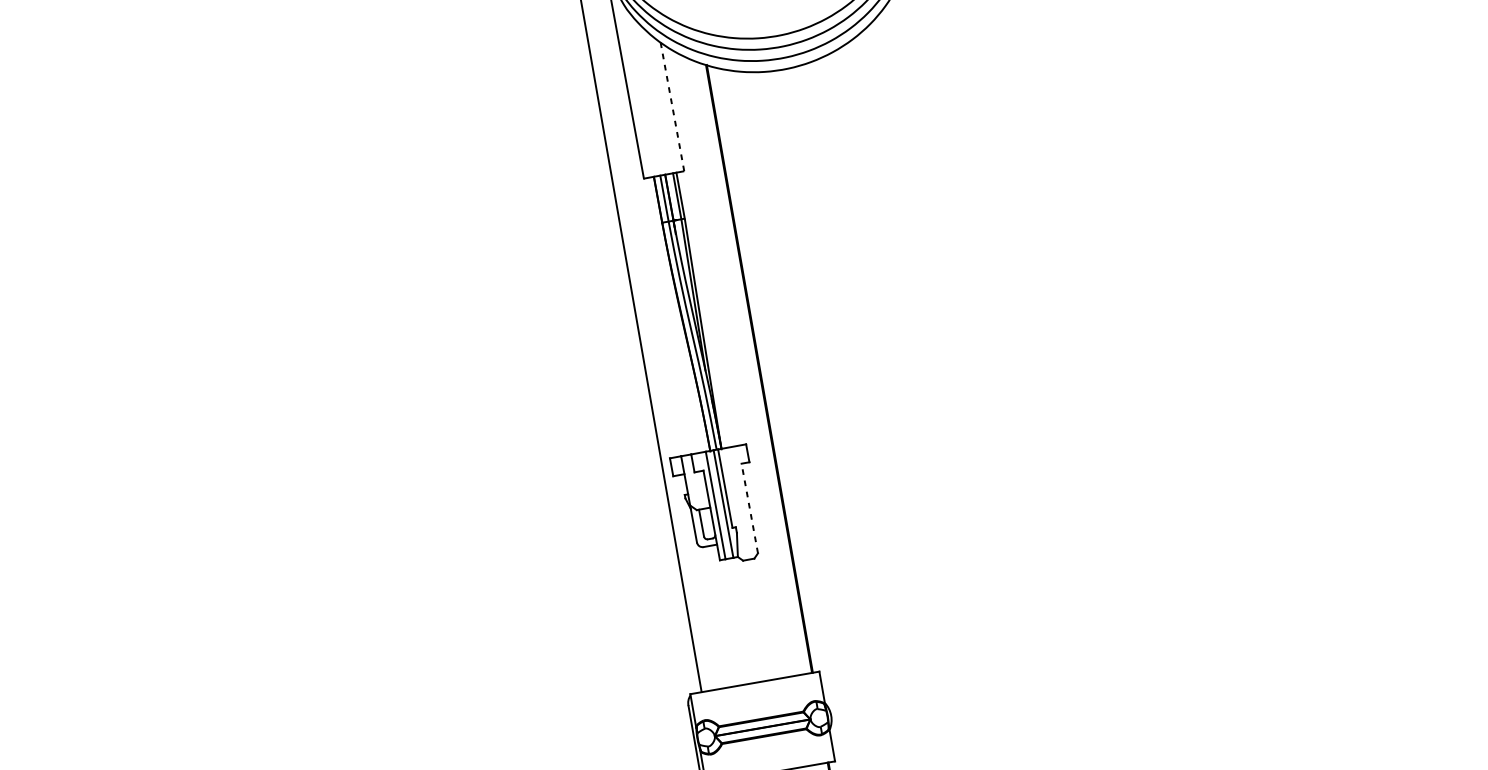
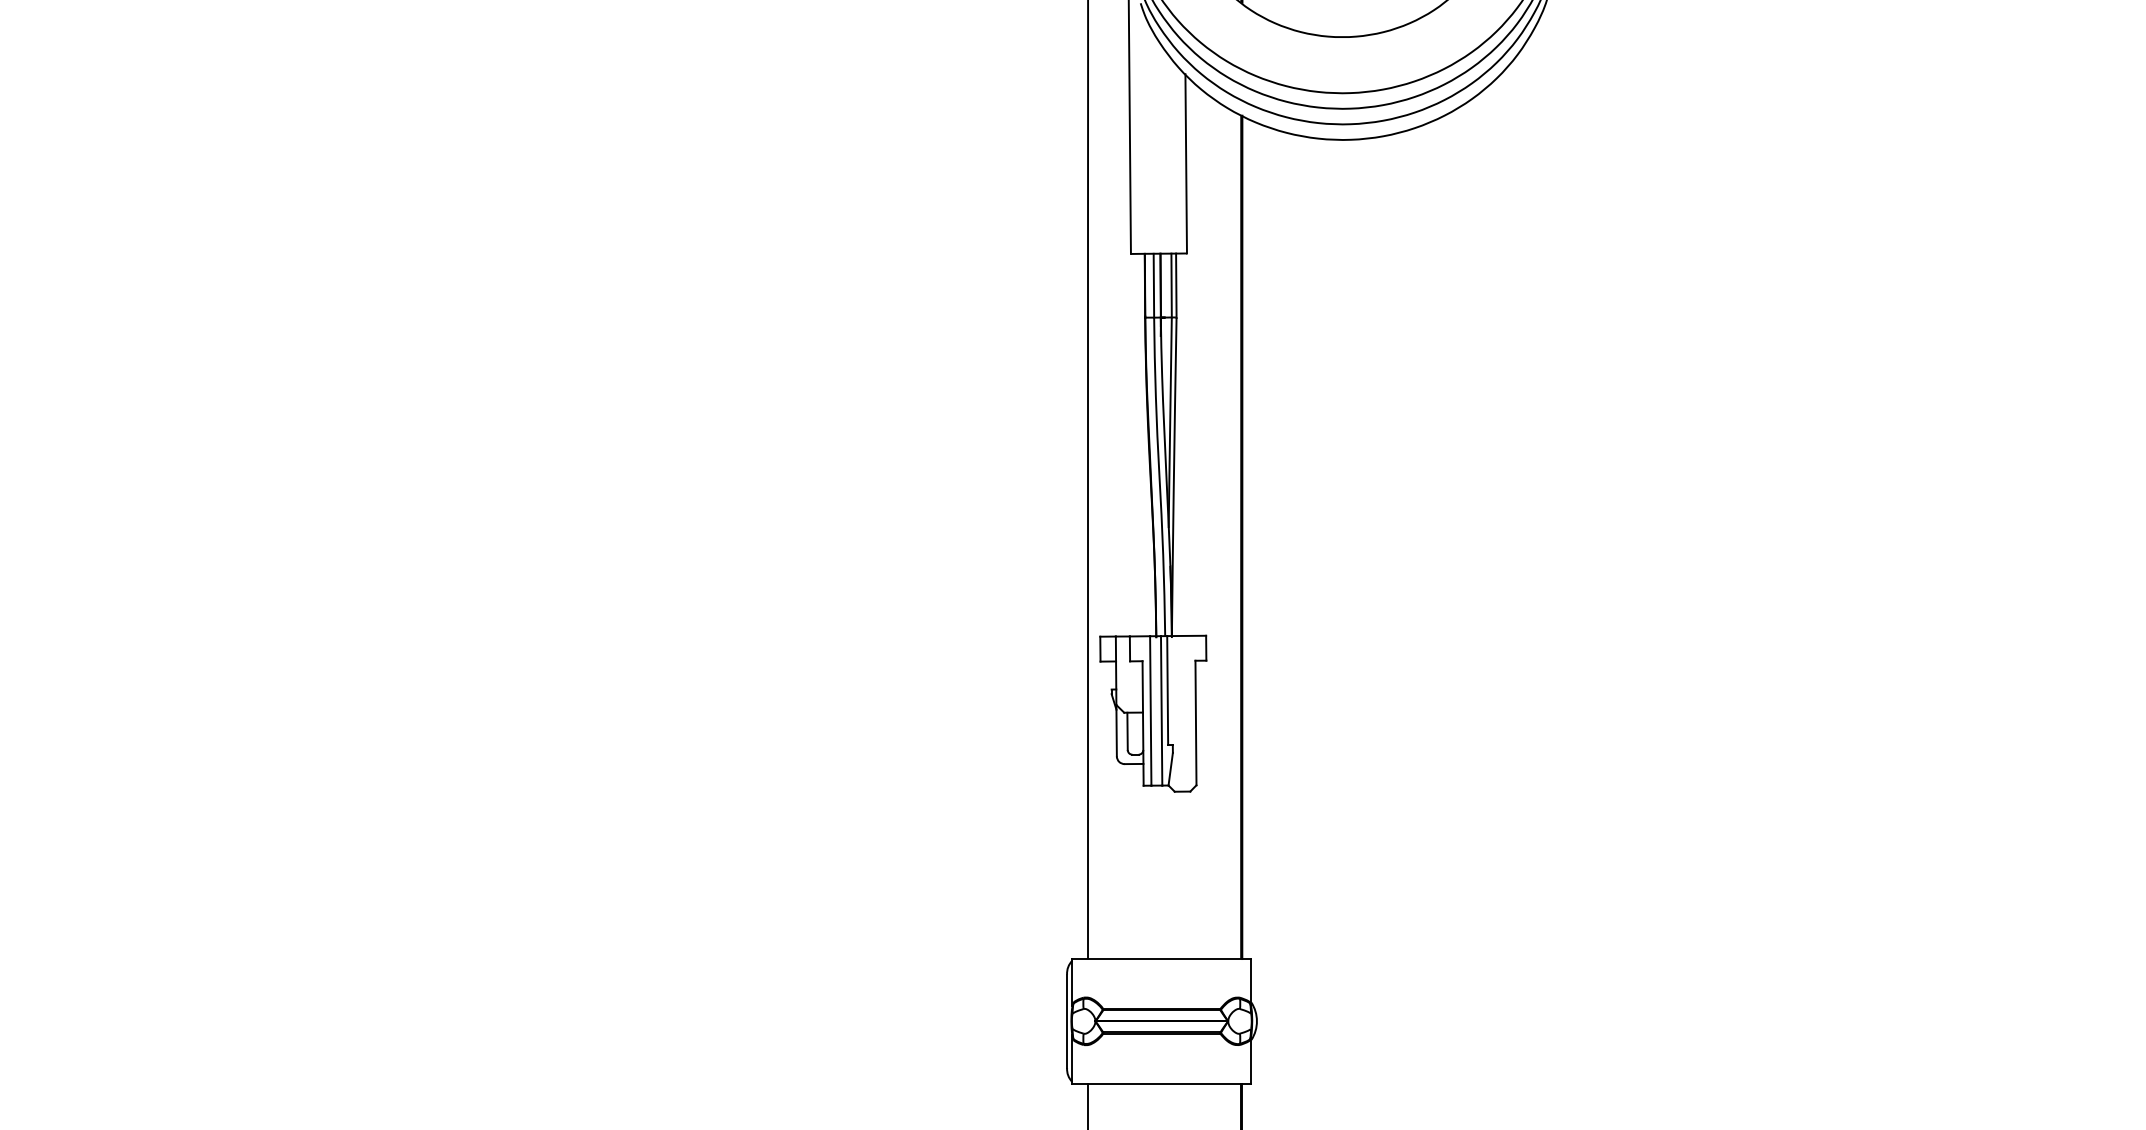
line: (672, 106) -> (1186, 163), dashed -> solid
line: (749, 508) -> (1195, 722), dashed -> solid

